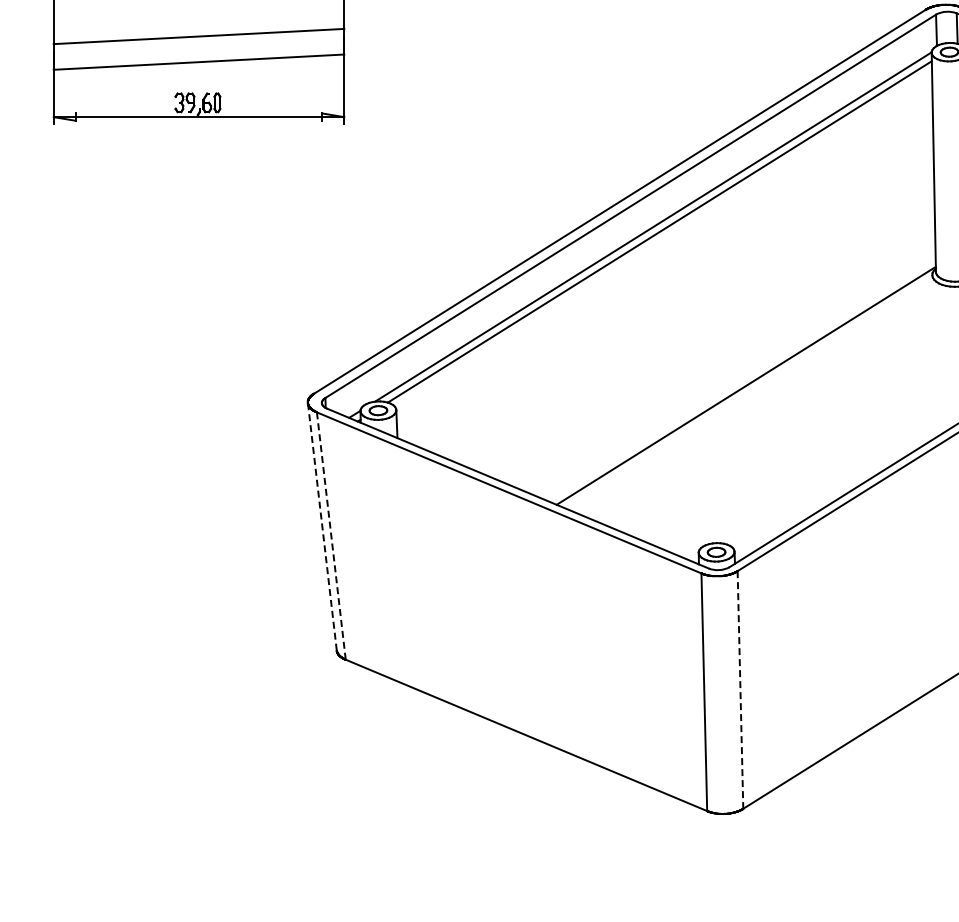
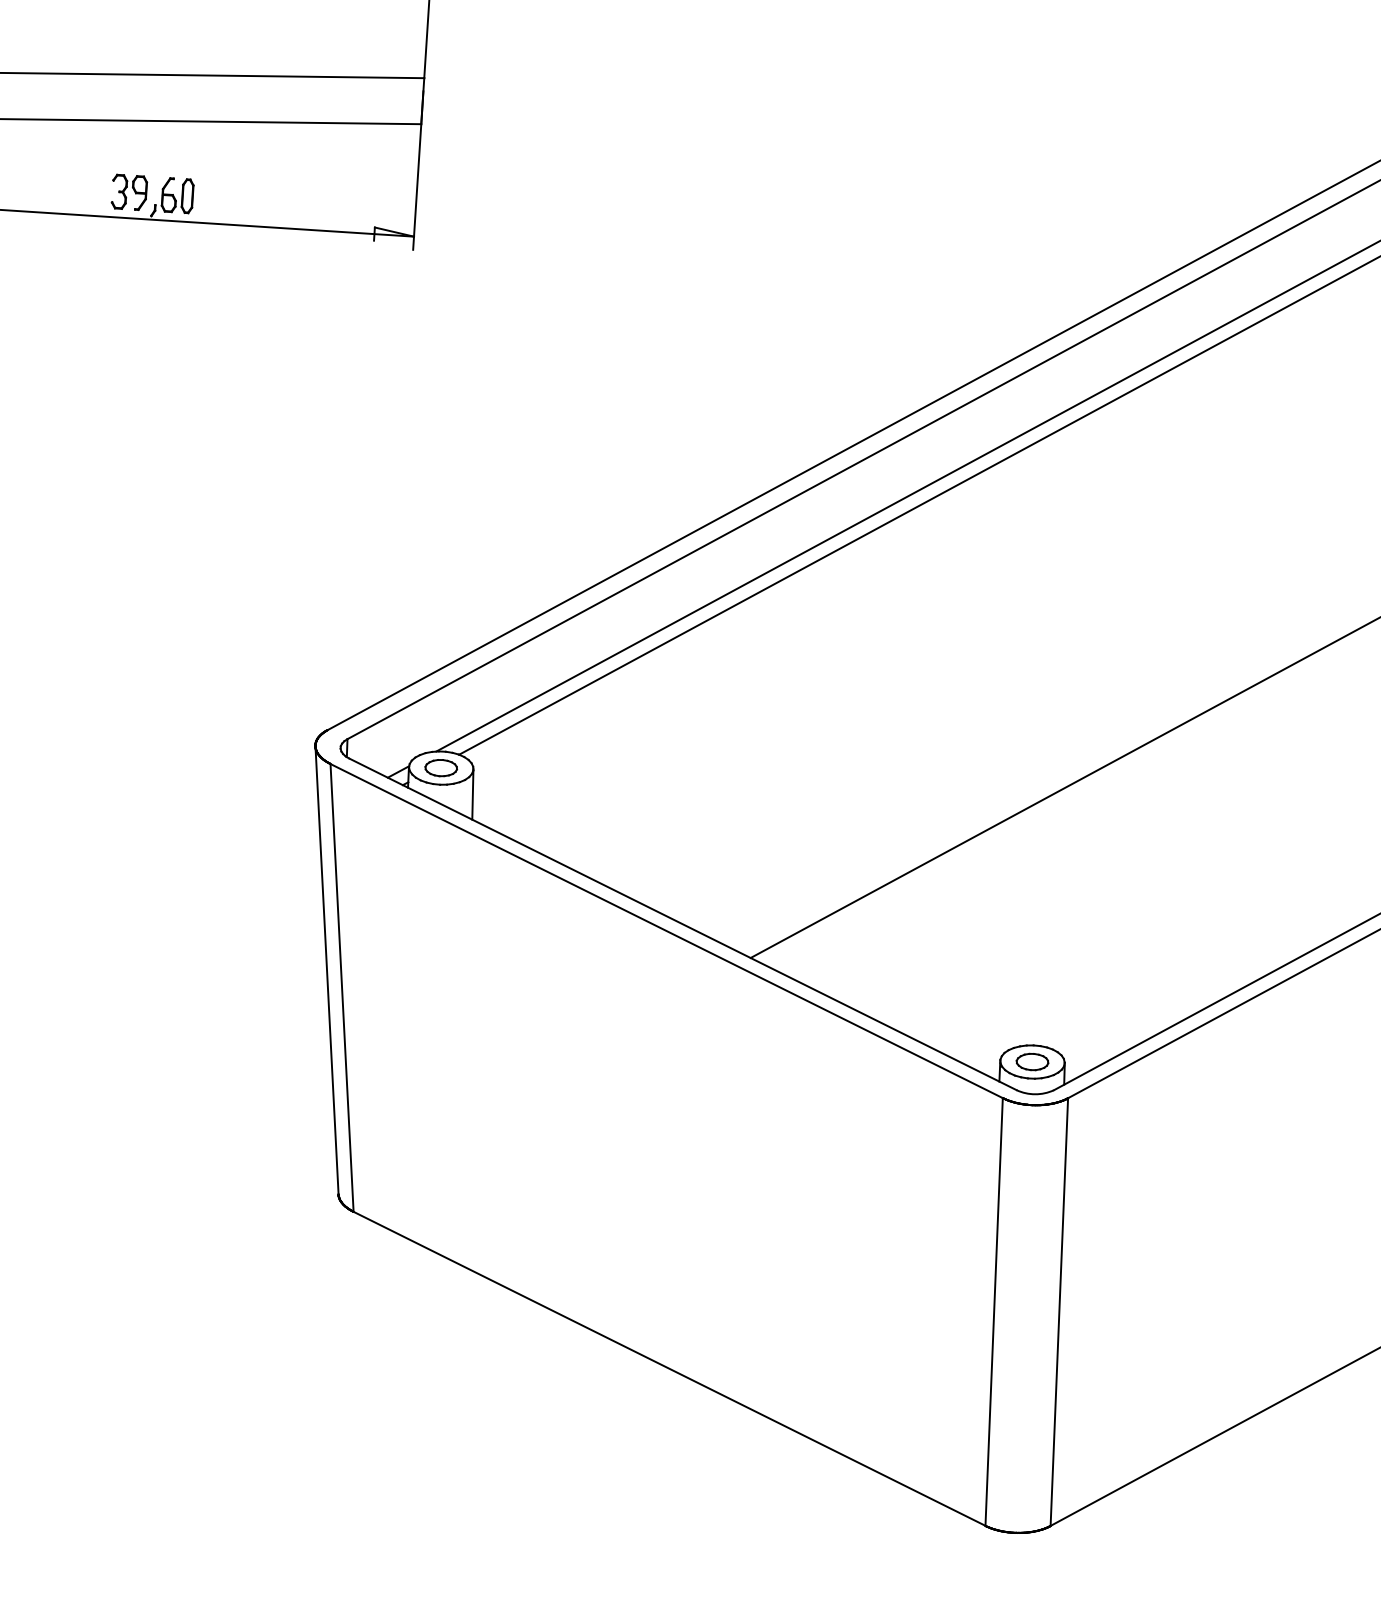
line: (322, 526) -> (327, 969), dashed -> solid
line: (331, 536) -> (342, 988), dashed -> solid
line: (740, 689) -> (1059, 1311), dashed -> solid

